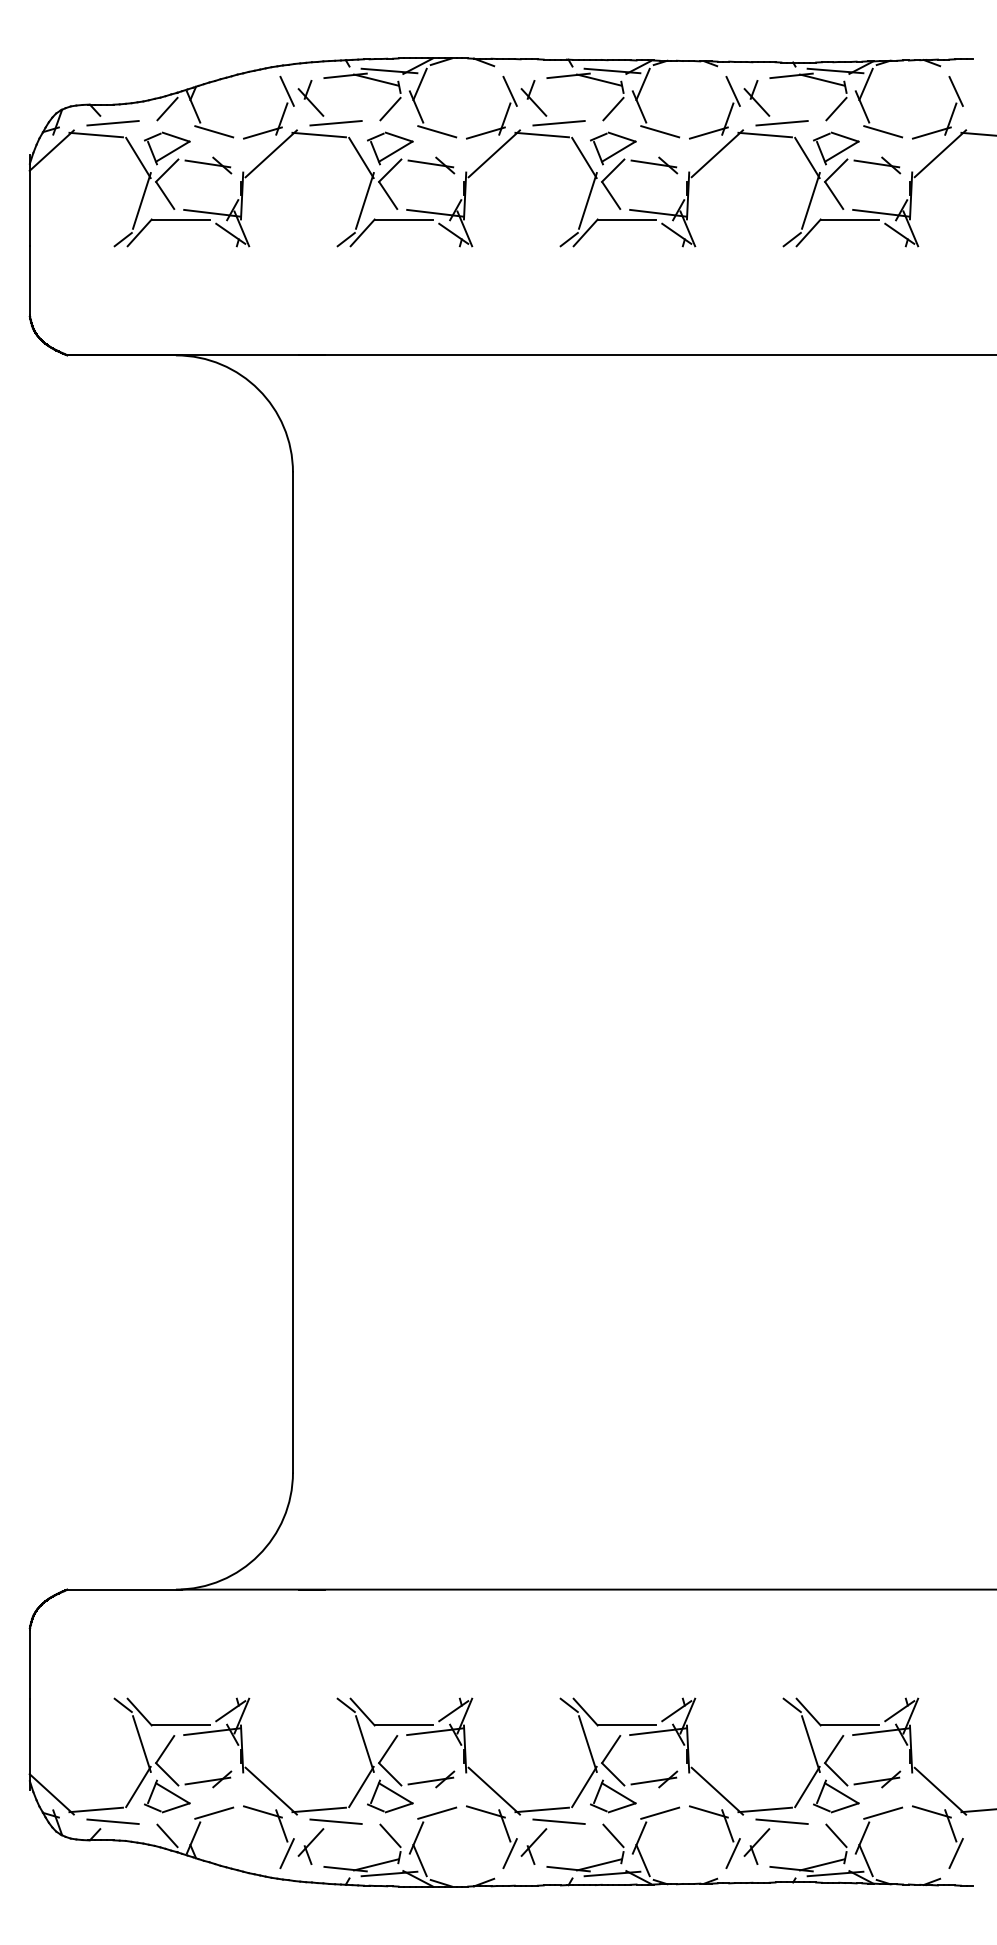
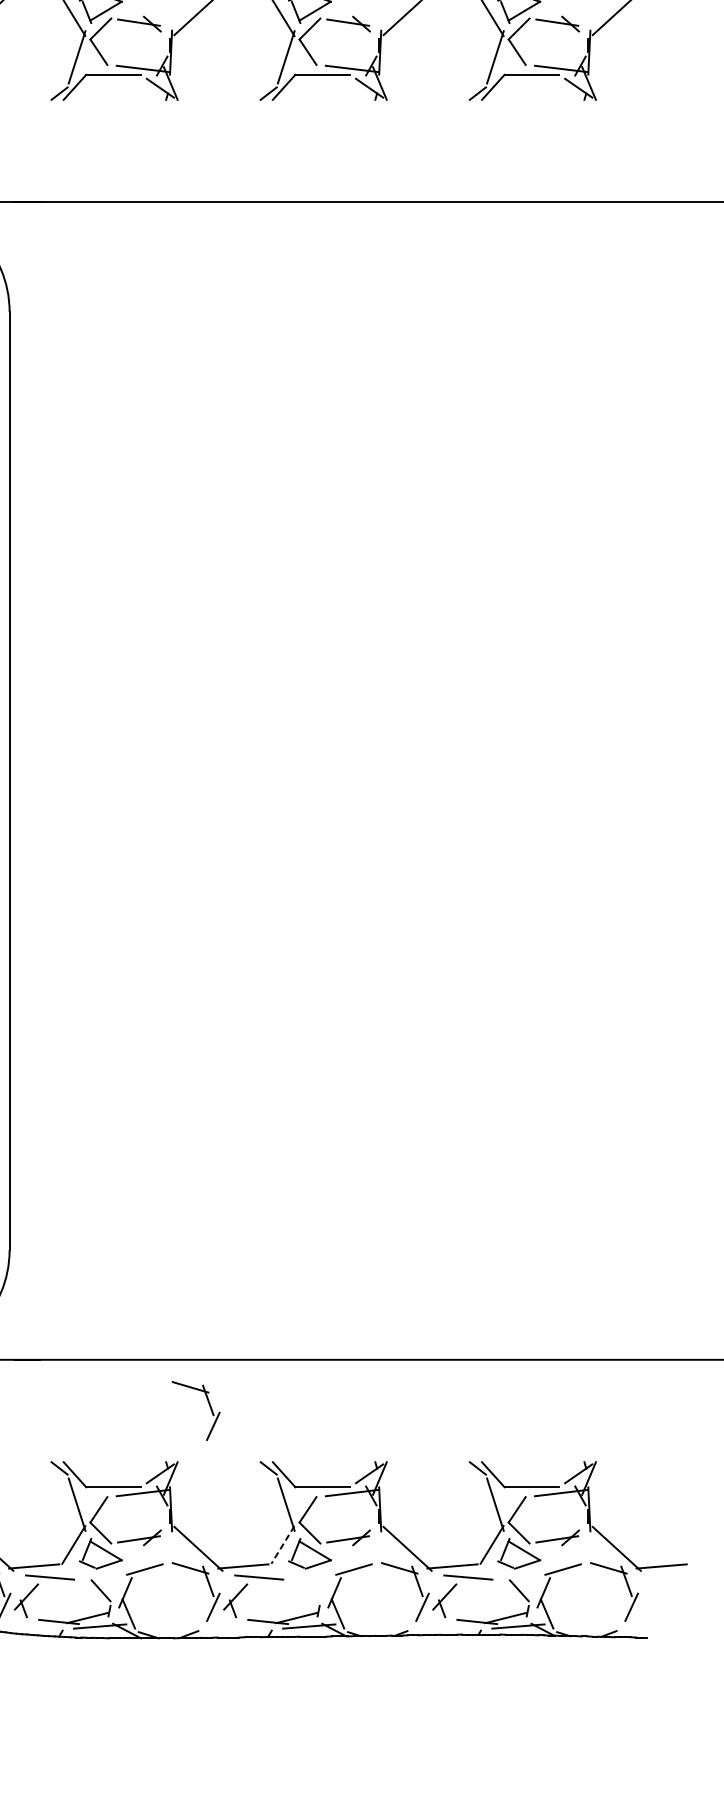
part: (505, 1638) -> (208, 1405), added
line: (584, 1786) -> (283, 1544), solid -> dashed
line: (613, 1835) -> (310, 1590), removed

